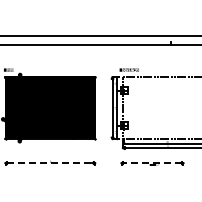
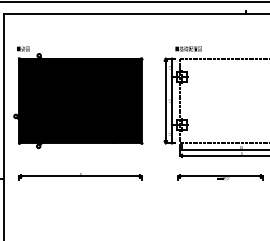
line: (50, 163) -> (80, 176), dashed -> solid
line: (151, 163) -> (219, 176), dashed -> solid

